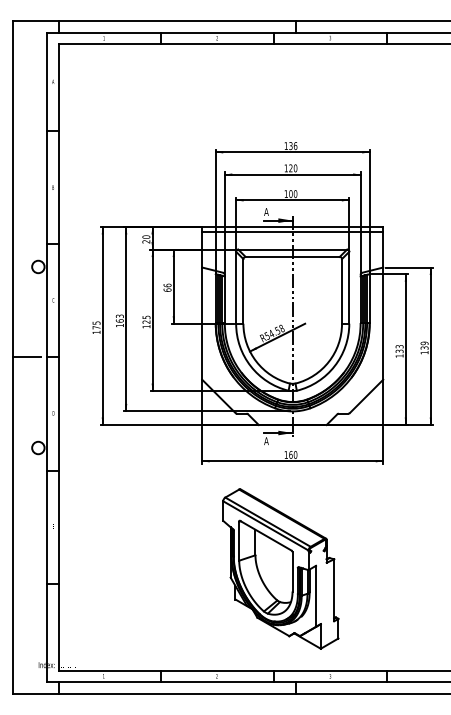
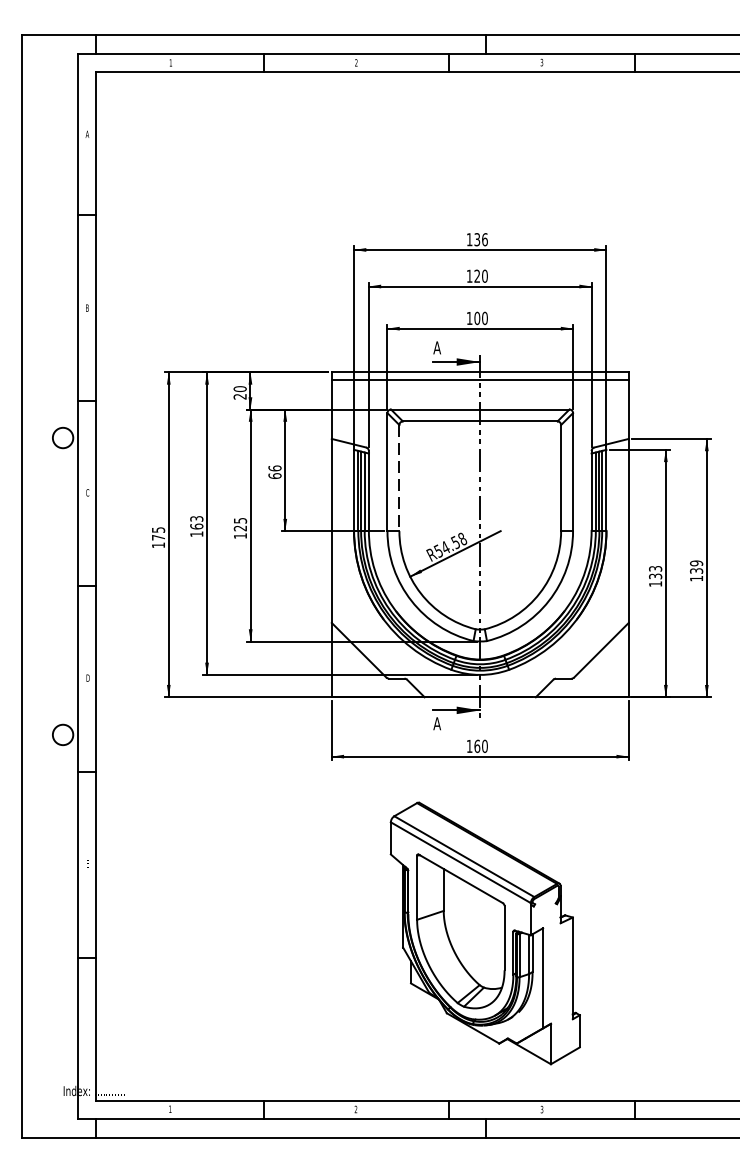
line: (243, 291) -> (399, 478), solid -> dashed
line: (26, 357) -> (43, 586), removed
part: (280, 568) -> (484, 932), moved

